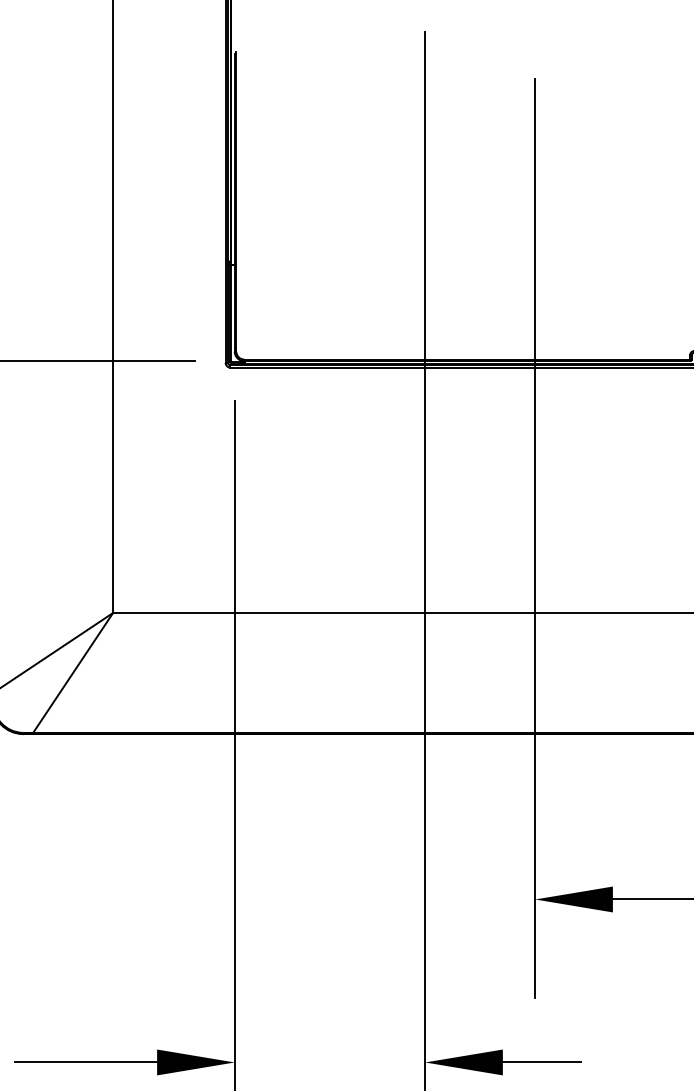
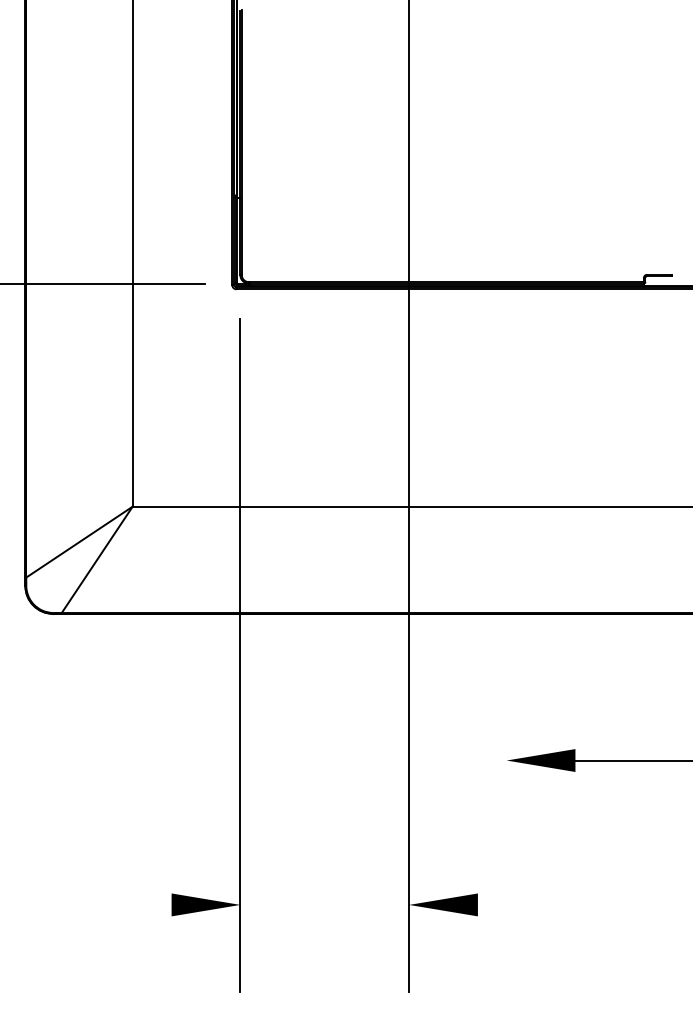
line: (535, 538) -> (506, 440), removed
line: (85, 1061) -> (108, 904), removed
line: (540, 1061) -> (511, 904), removed

